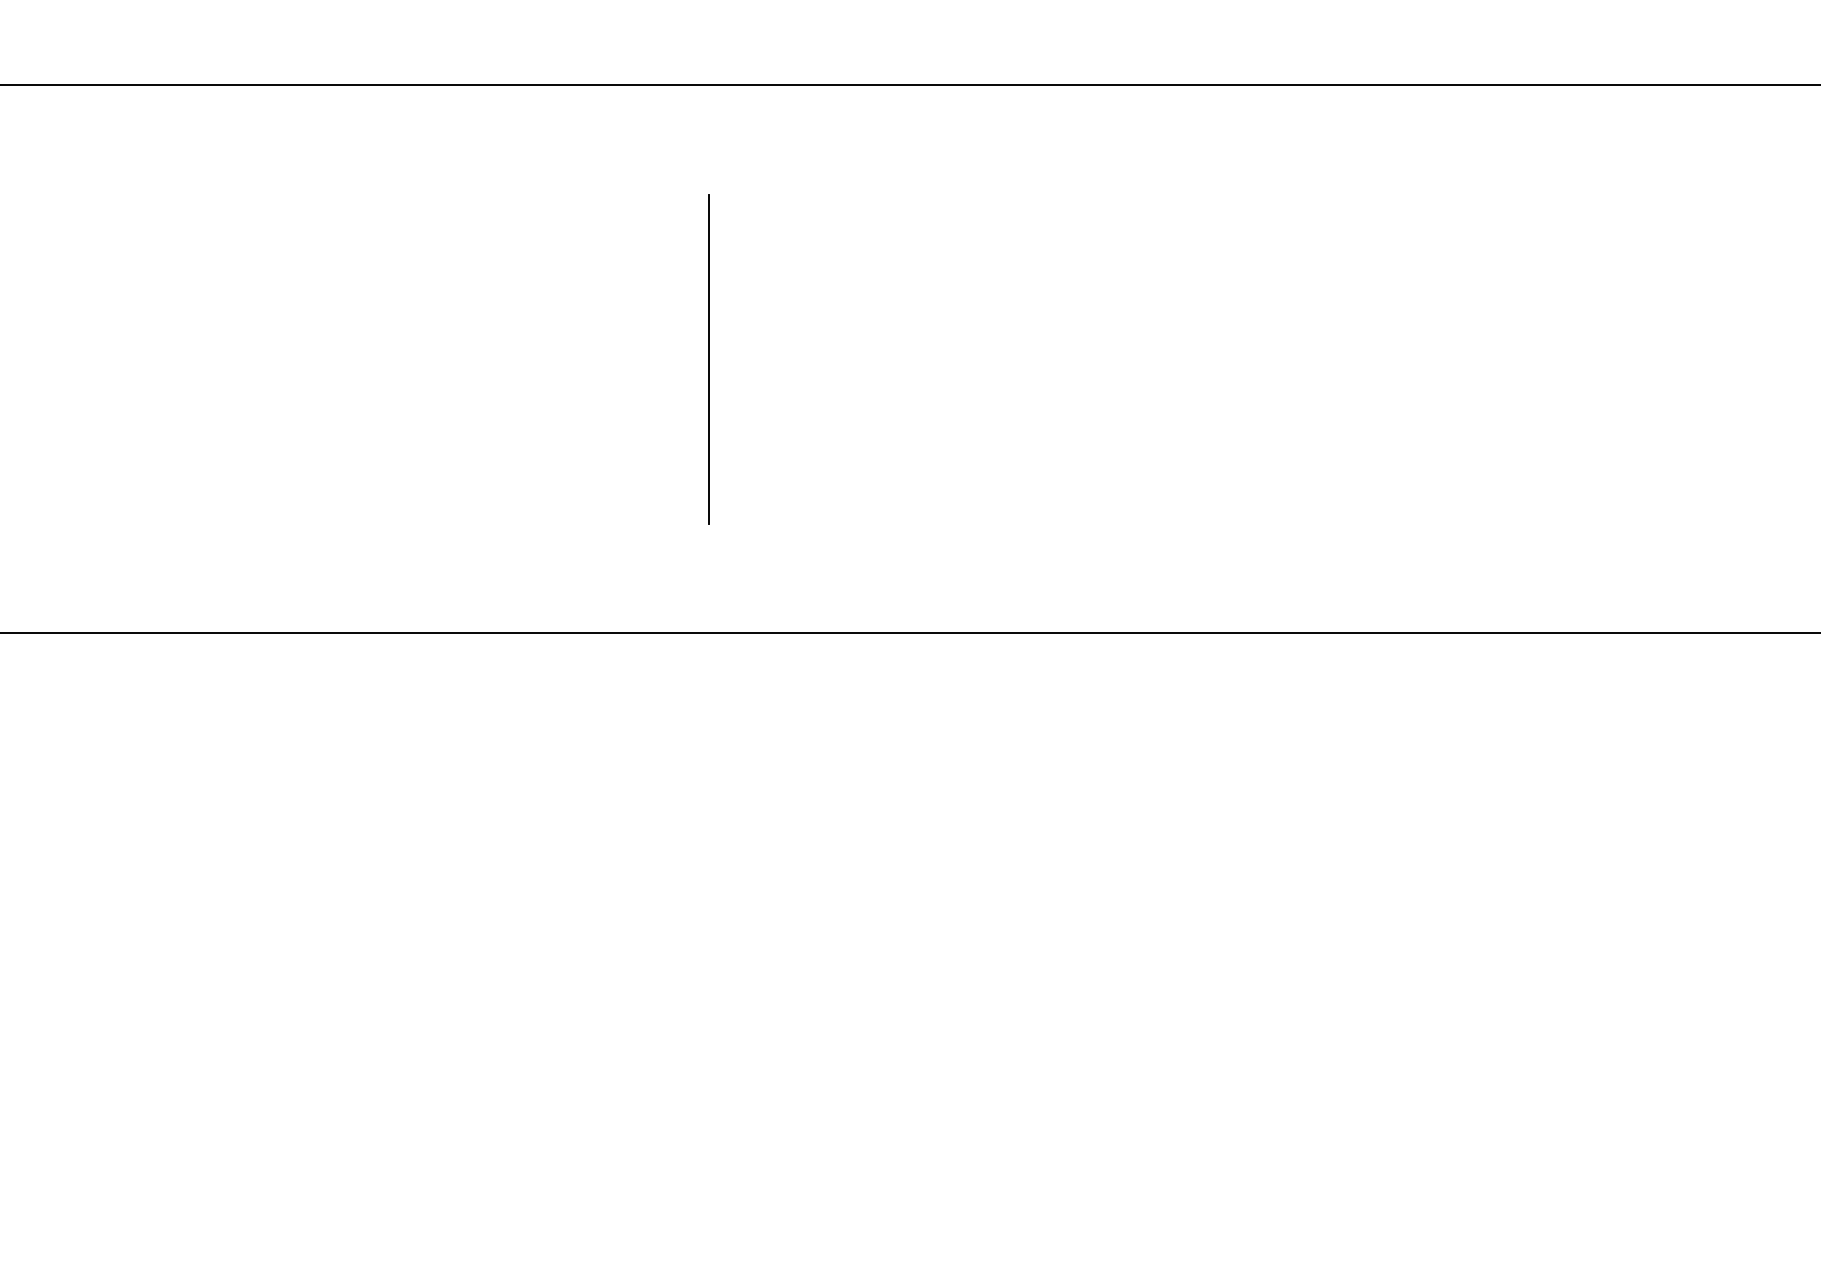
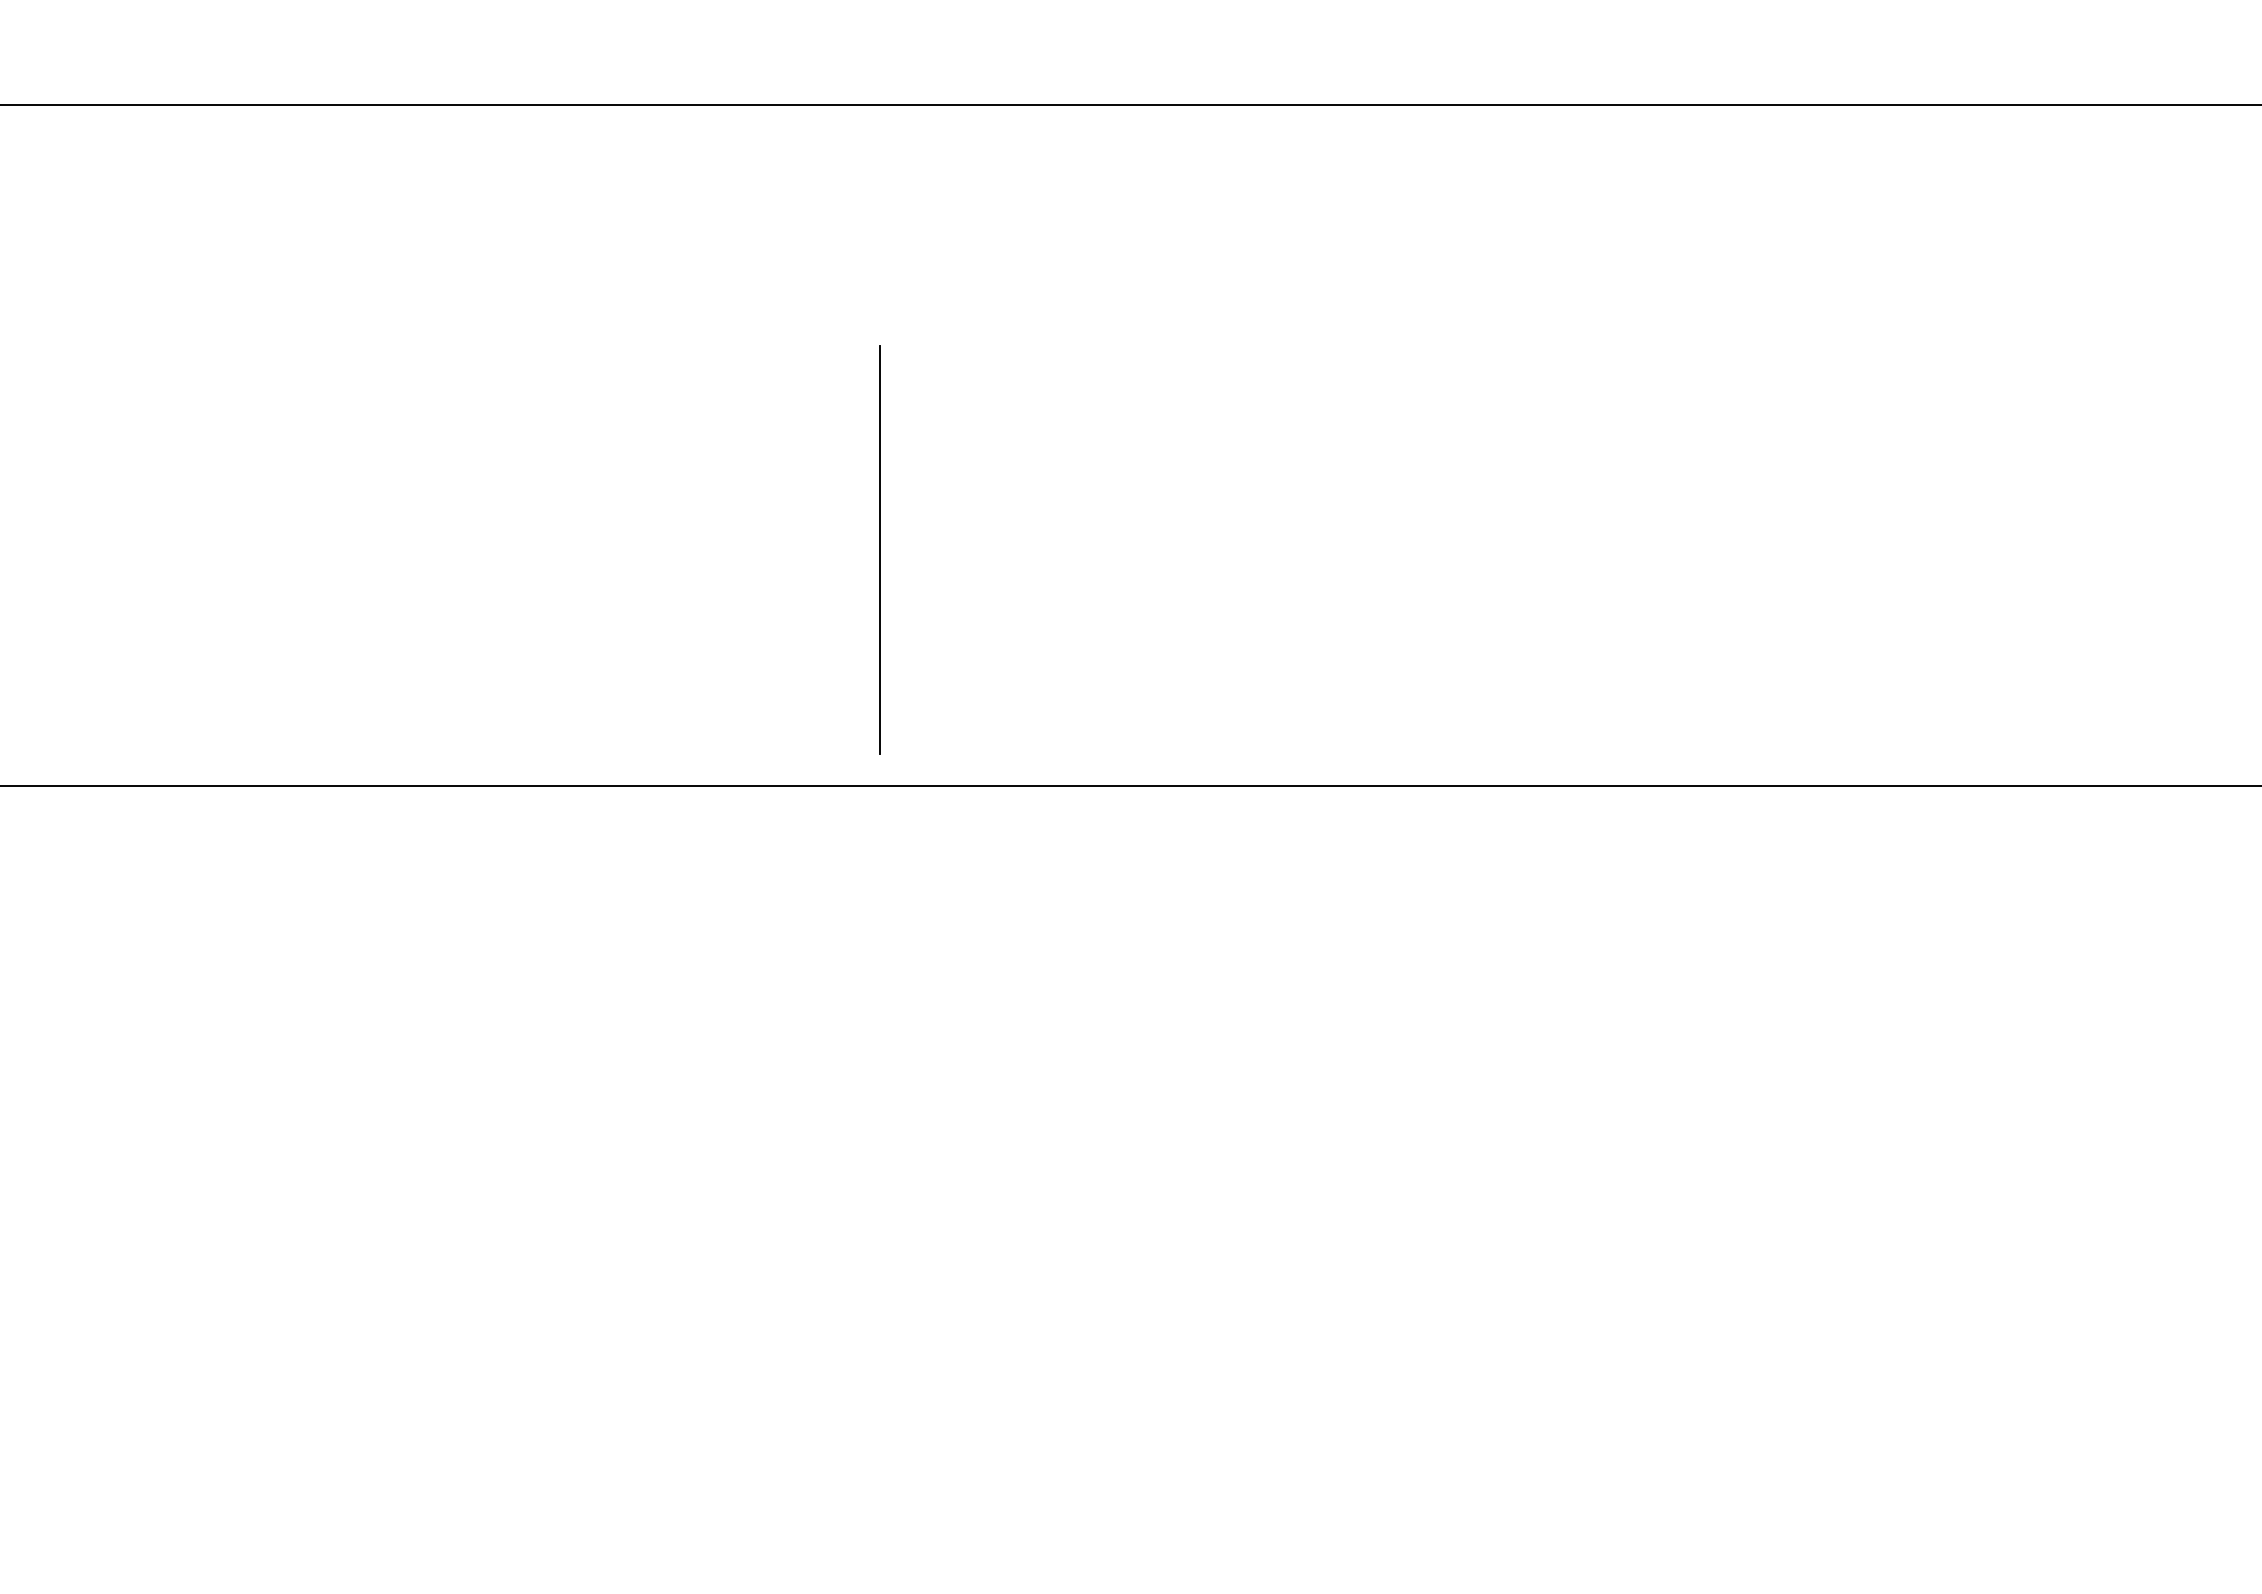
line: (707, 358) -> (879, 549), moved

